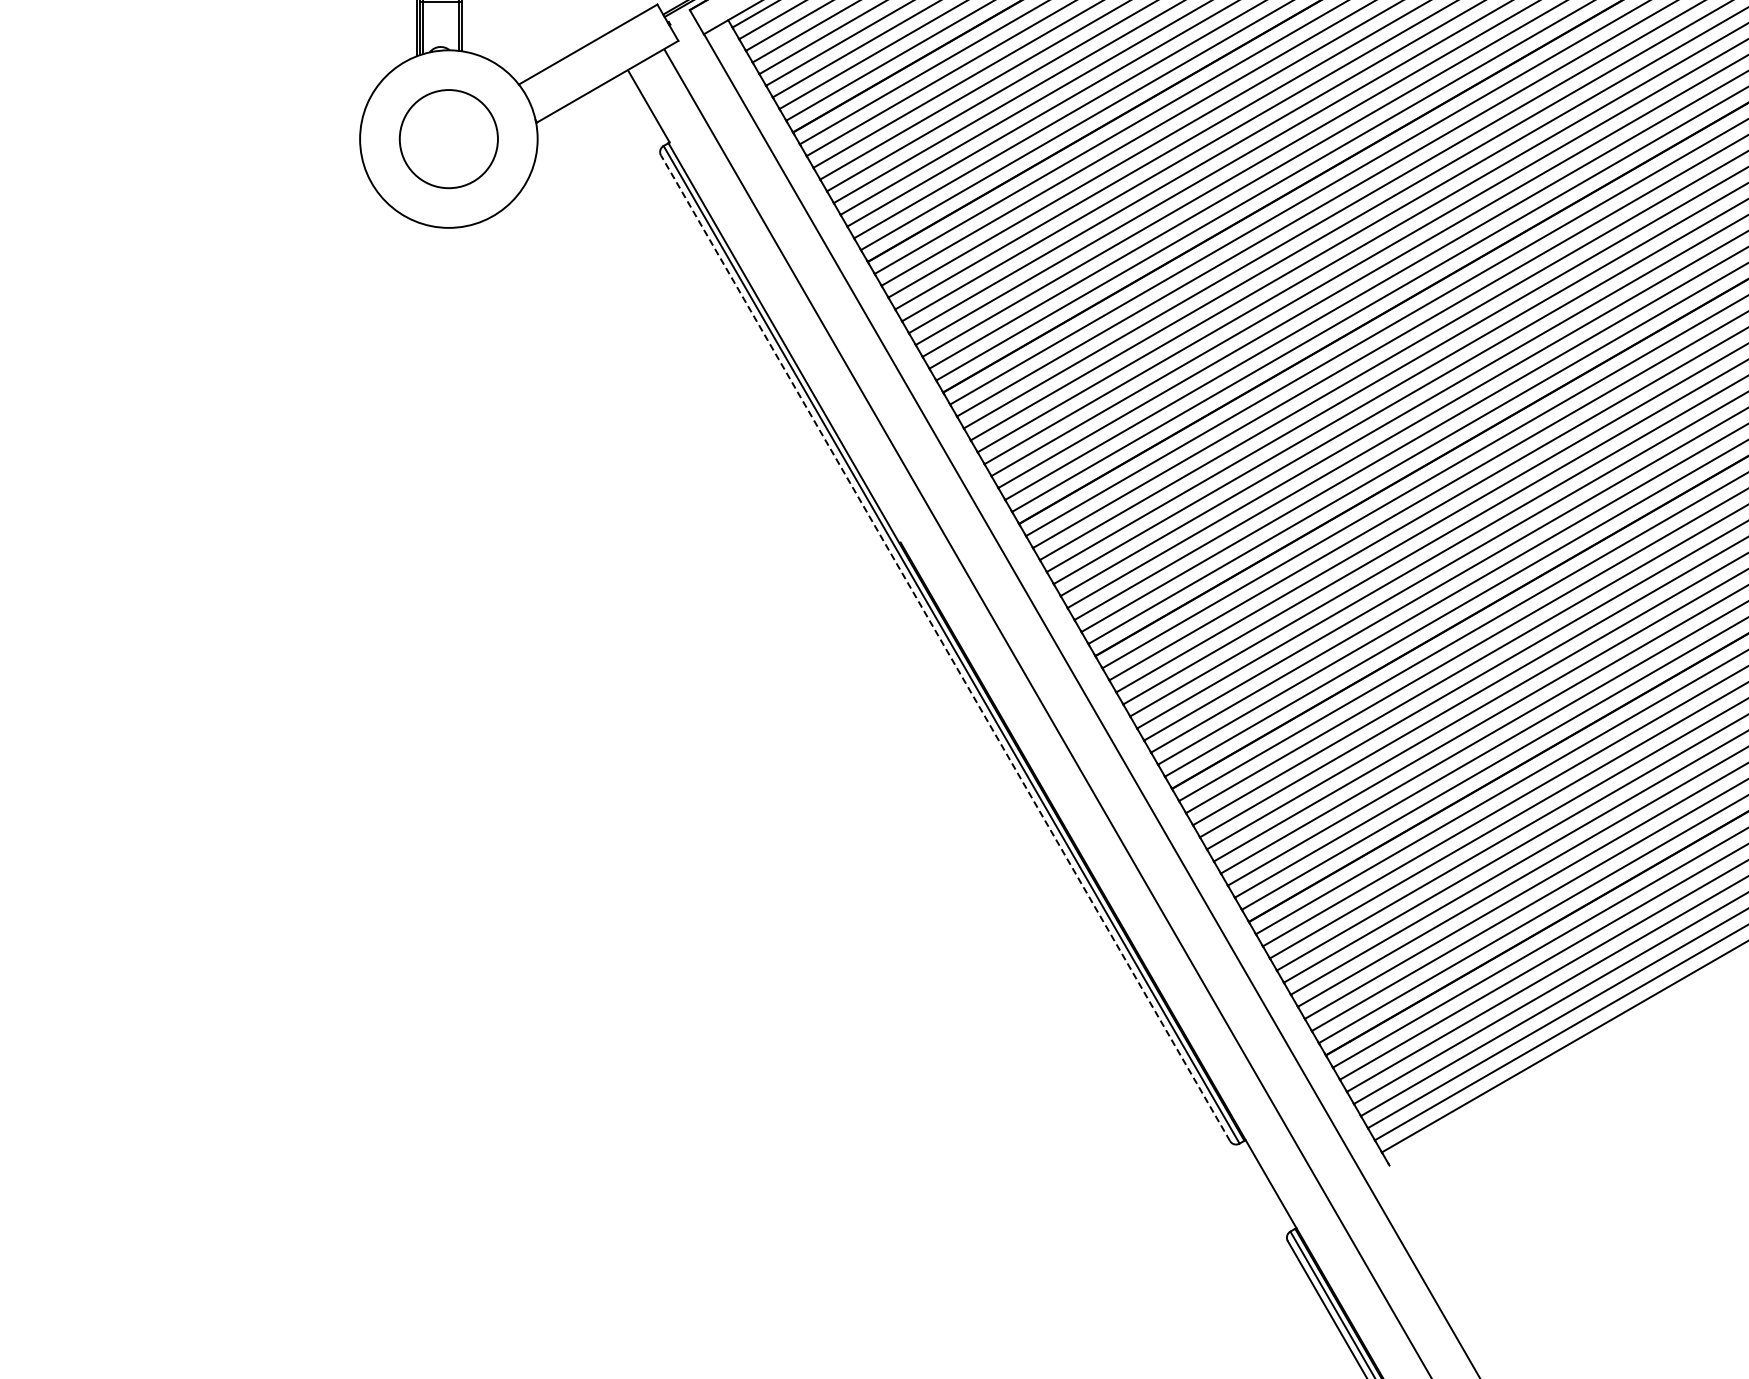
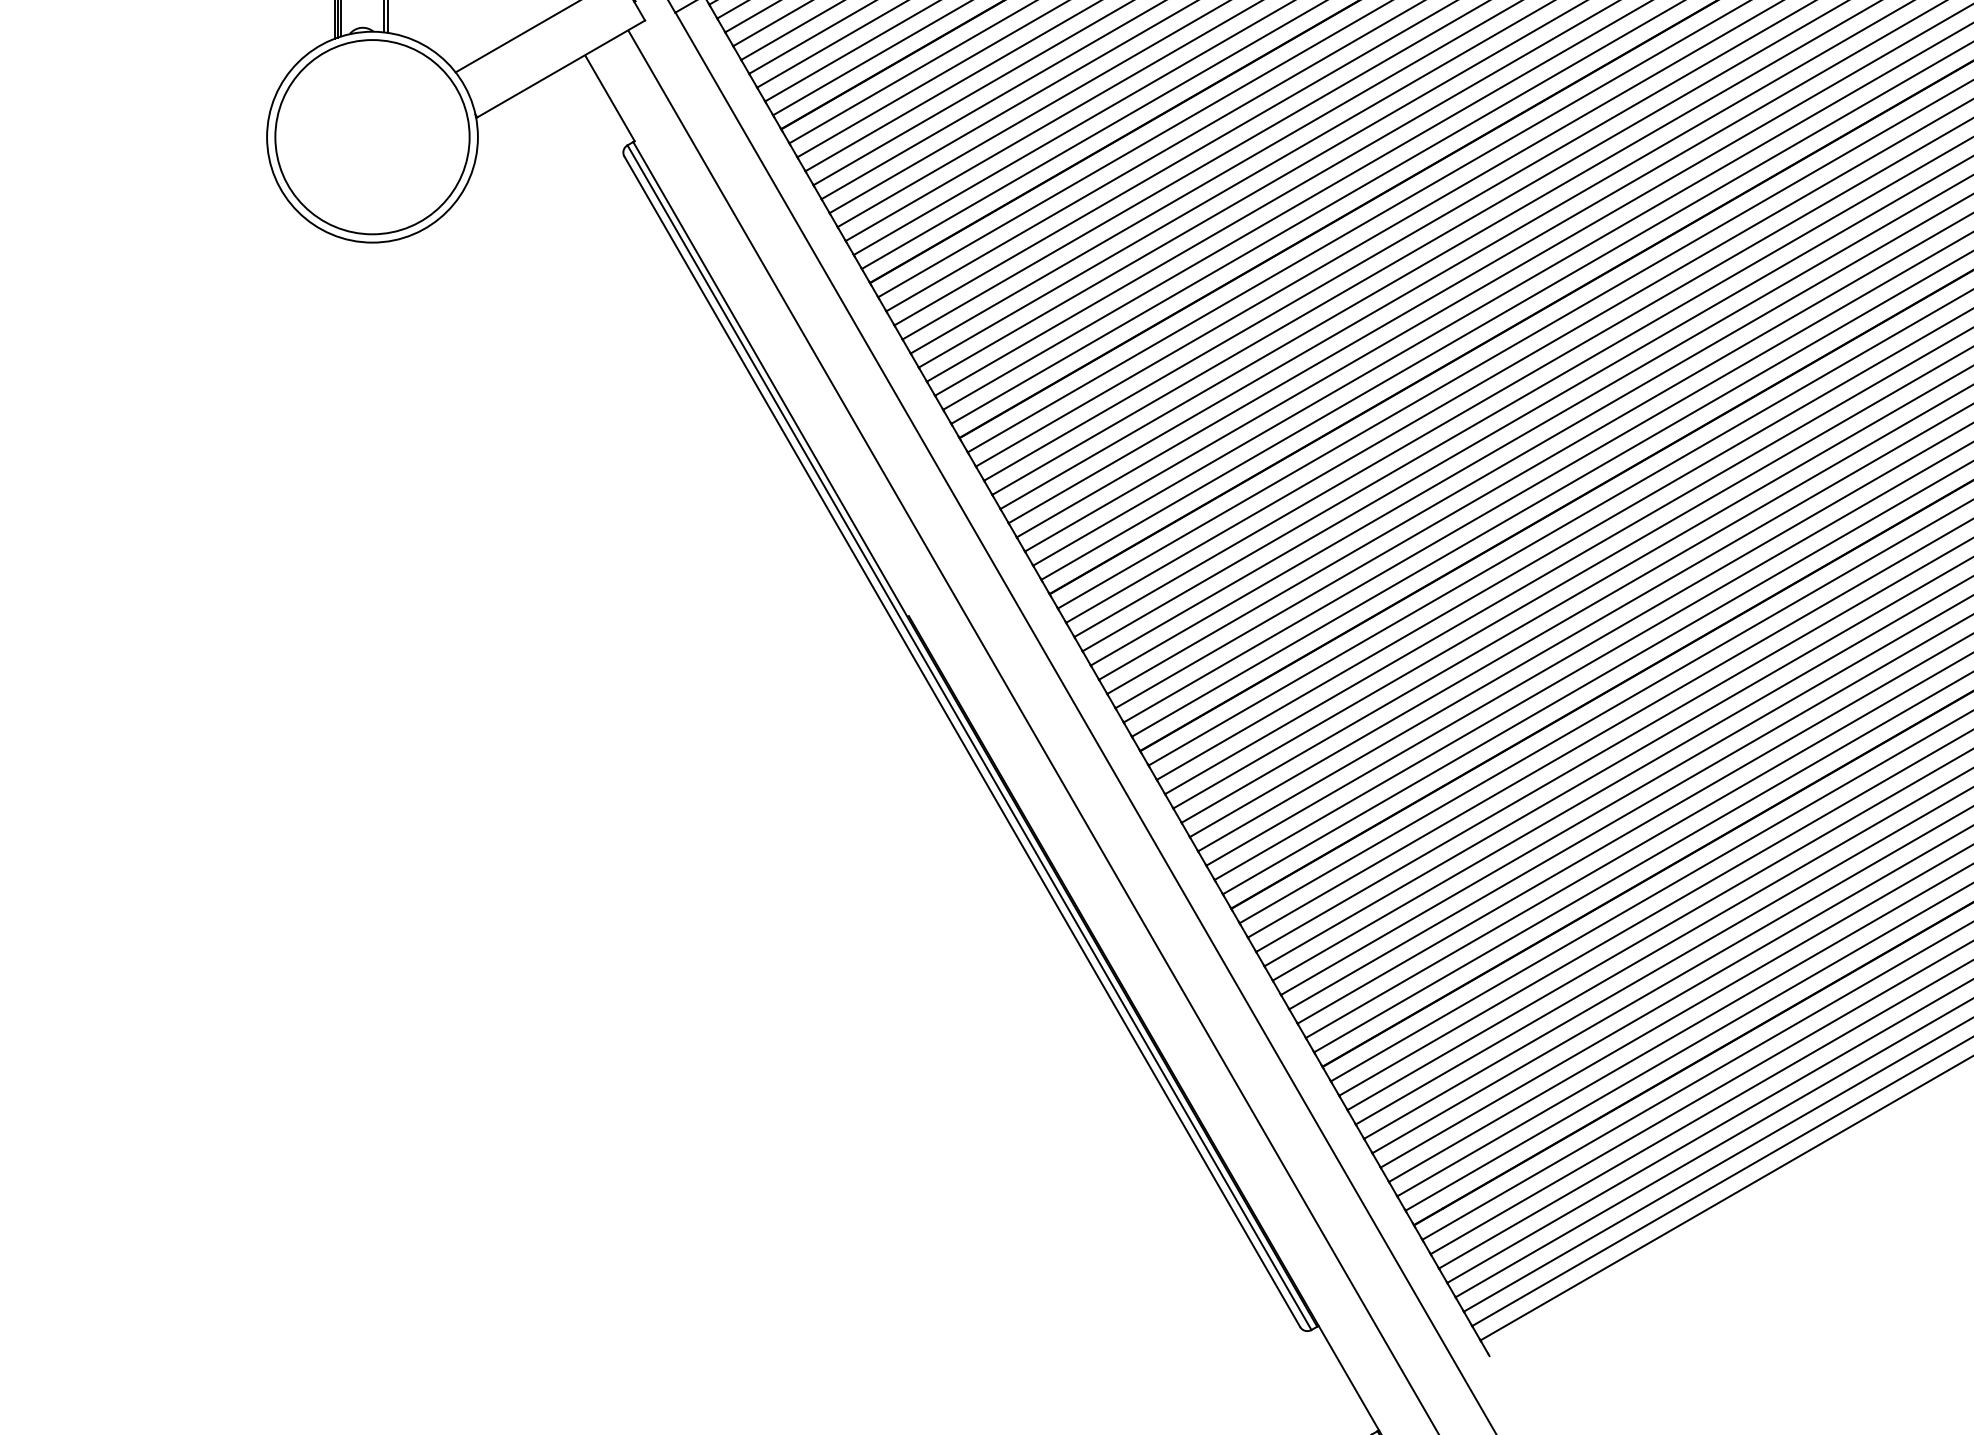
circle: (448, 138) -> (372, 136), size x1.67
line: (945, 648) -> (962, 742), dashed -> solid

